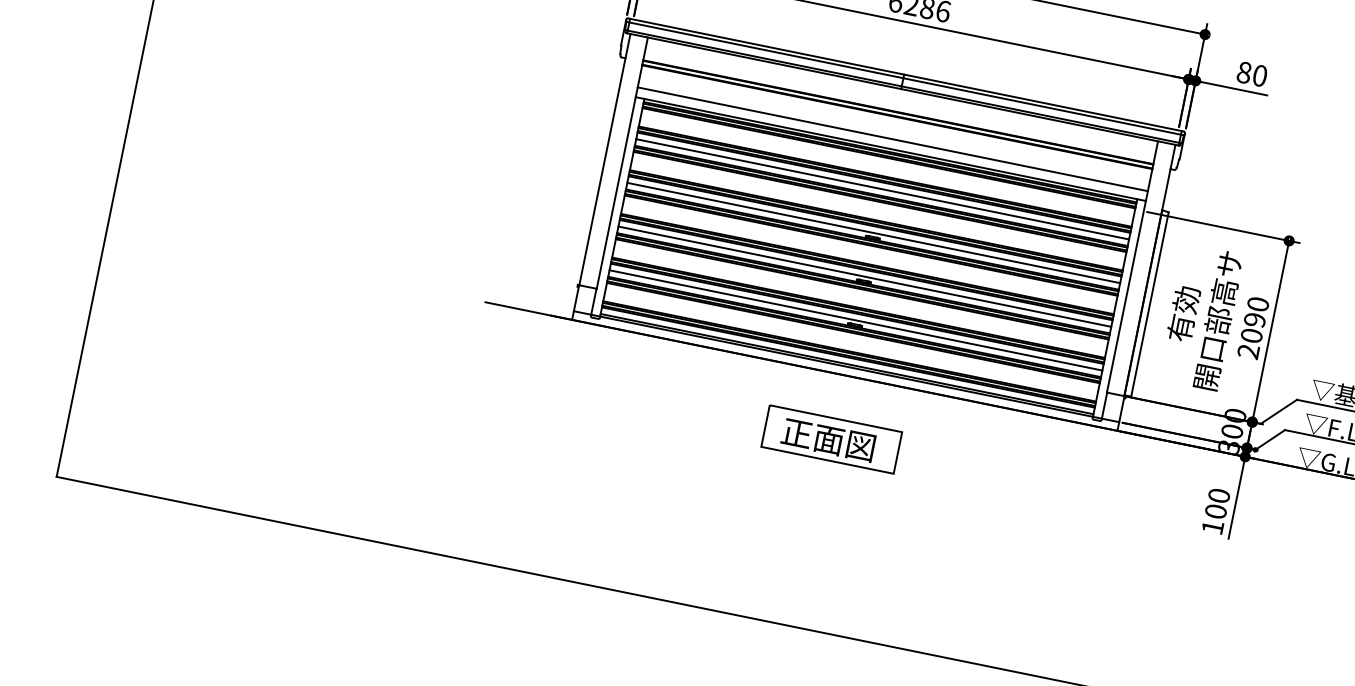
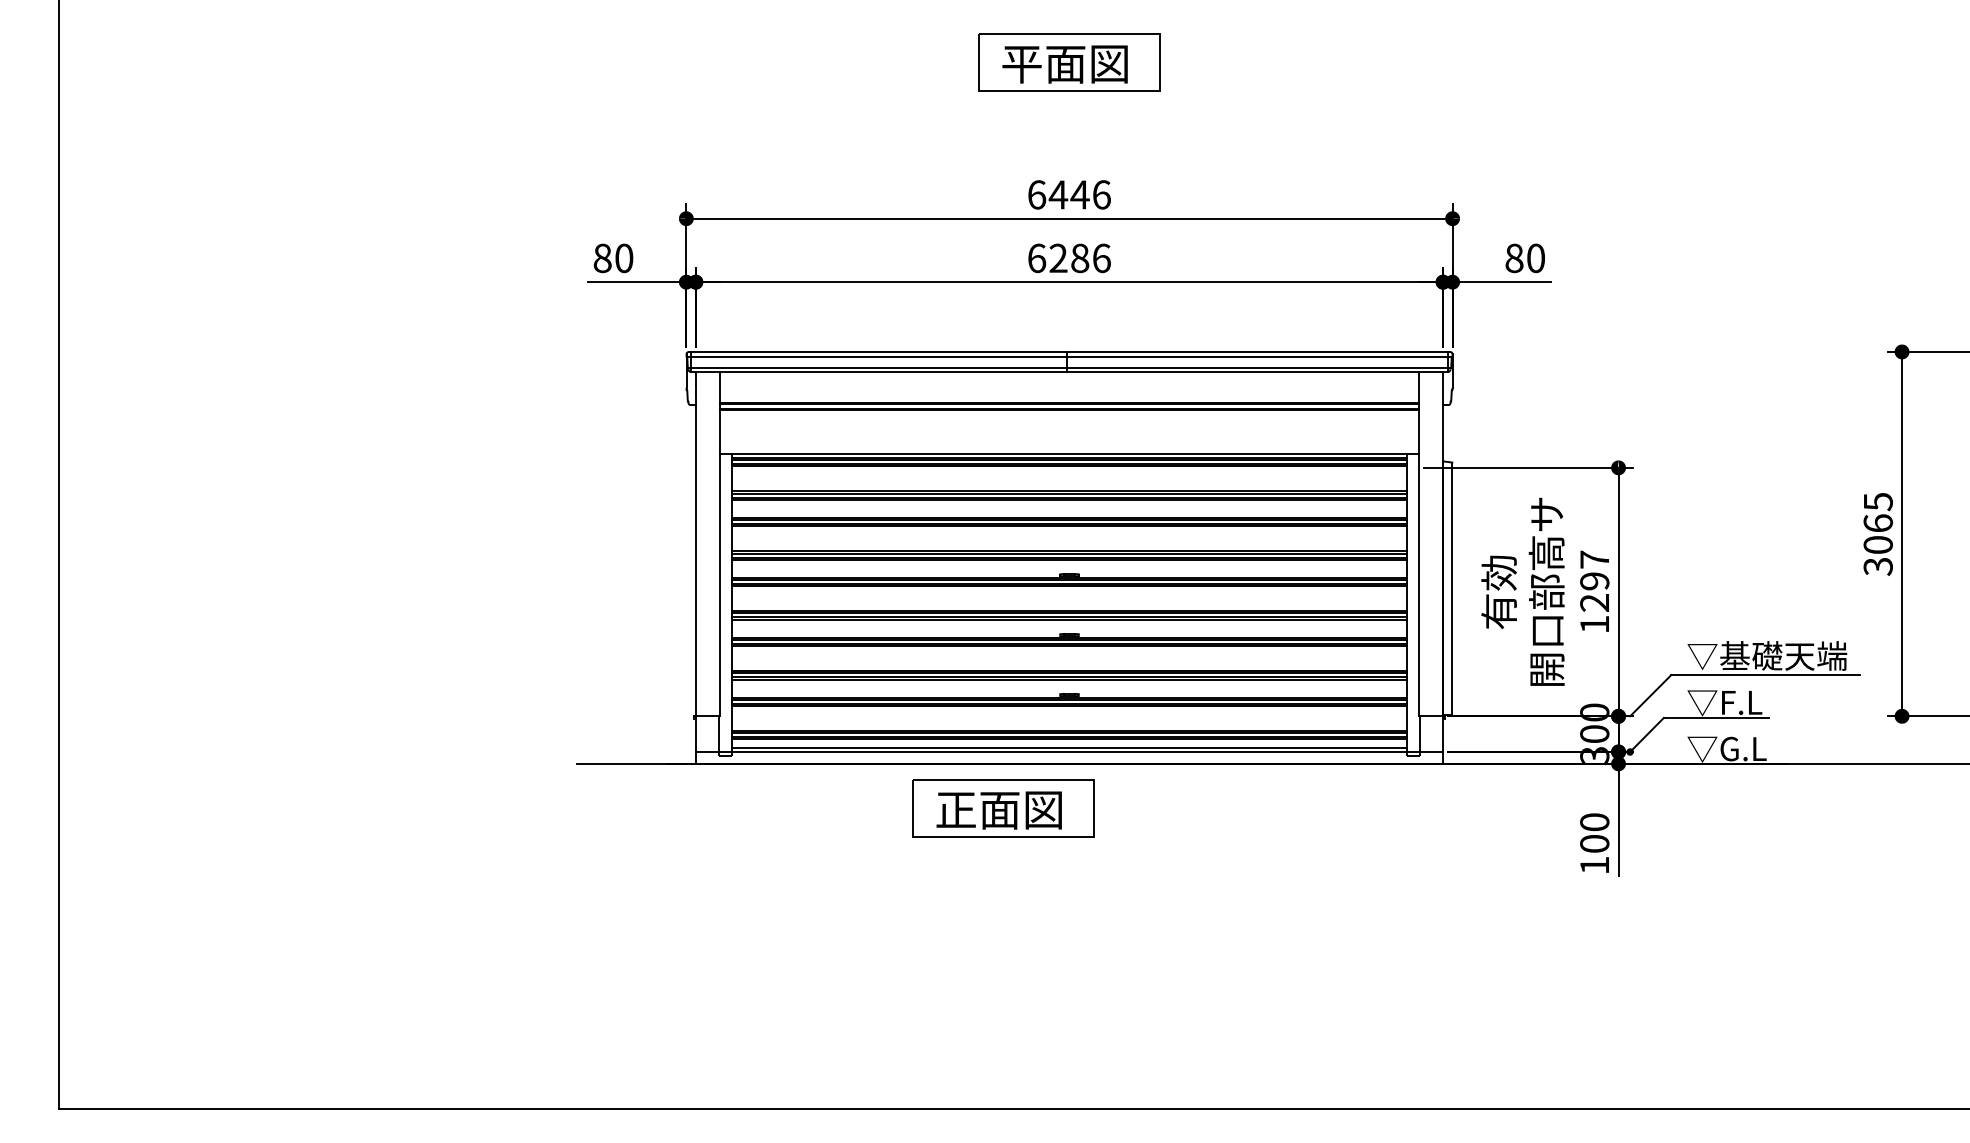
line: (892, 139) -> (1069, 440), removed
line: (882, 189) -> (1069, 508), removed
line: (873, 232) -> (1069, 568), removed
line: (864, 276) -> (1069, 628), removed
line: (855, 320) -> (1069, 688), removed
text: (1253, 327) -> (1594, 591), 2090 -> 1297
part: (831, 439) -> (1003, 808), moved

